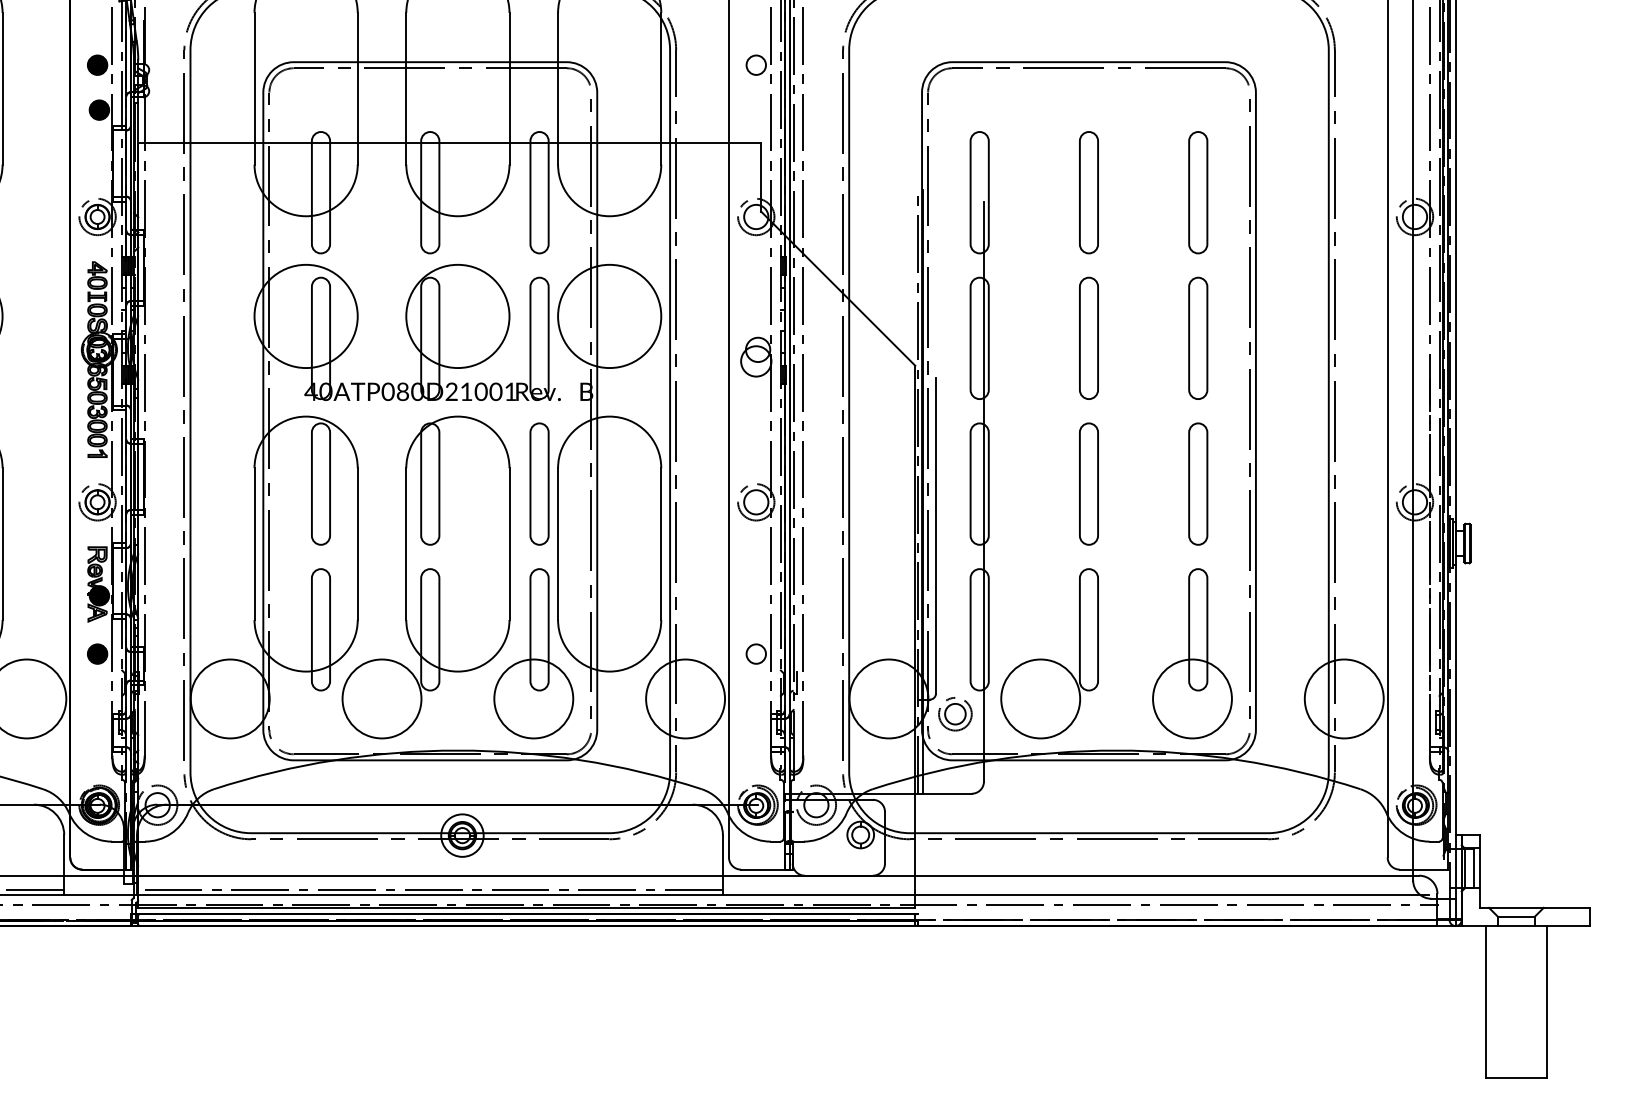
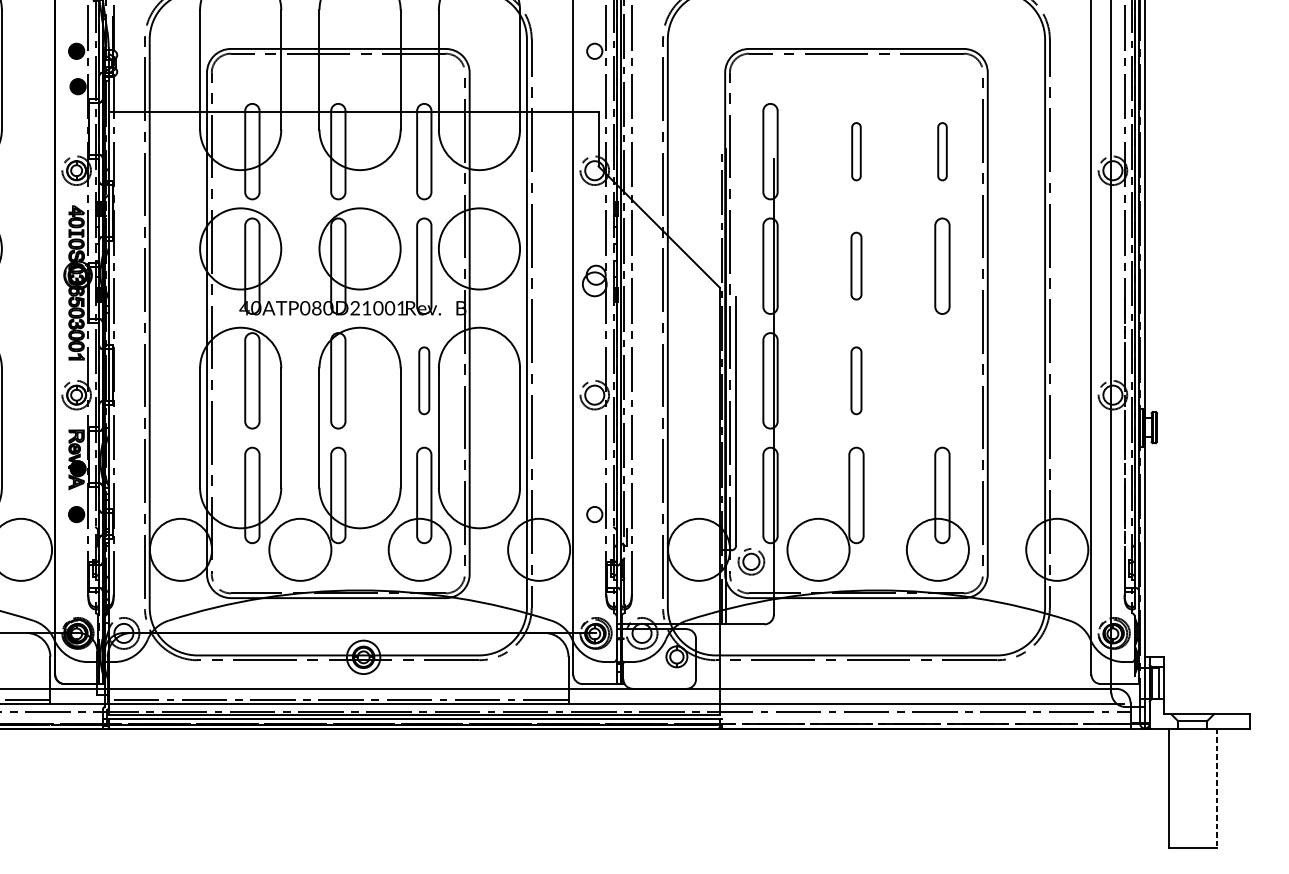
part: (1088, 192) -> (856, 151), size x0.6
part: (1198, 192) -> (942, 151), size x0.6
part: (1088, 337) -> (856, 265), size x0.7
part: (539, 483) -> (424, 380), size x0.7
part: (1088, 483) -> (856, 380), size x0.7
part: (1198, 483) -> (942, 380), removed
line: (1546, 1001) -> (1216, 787), solid -> dashed

